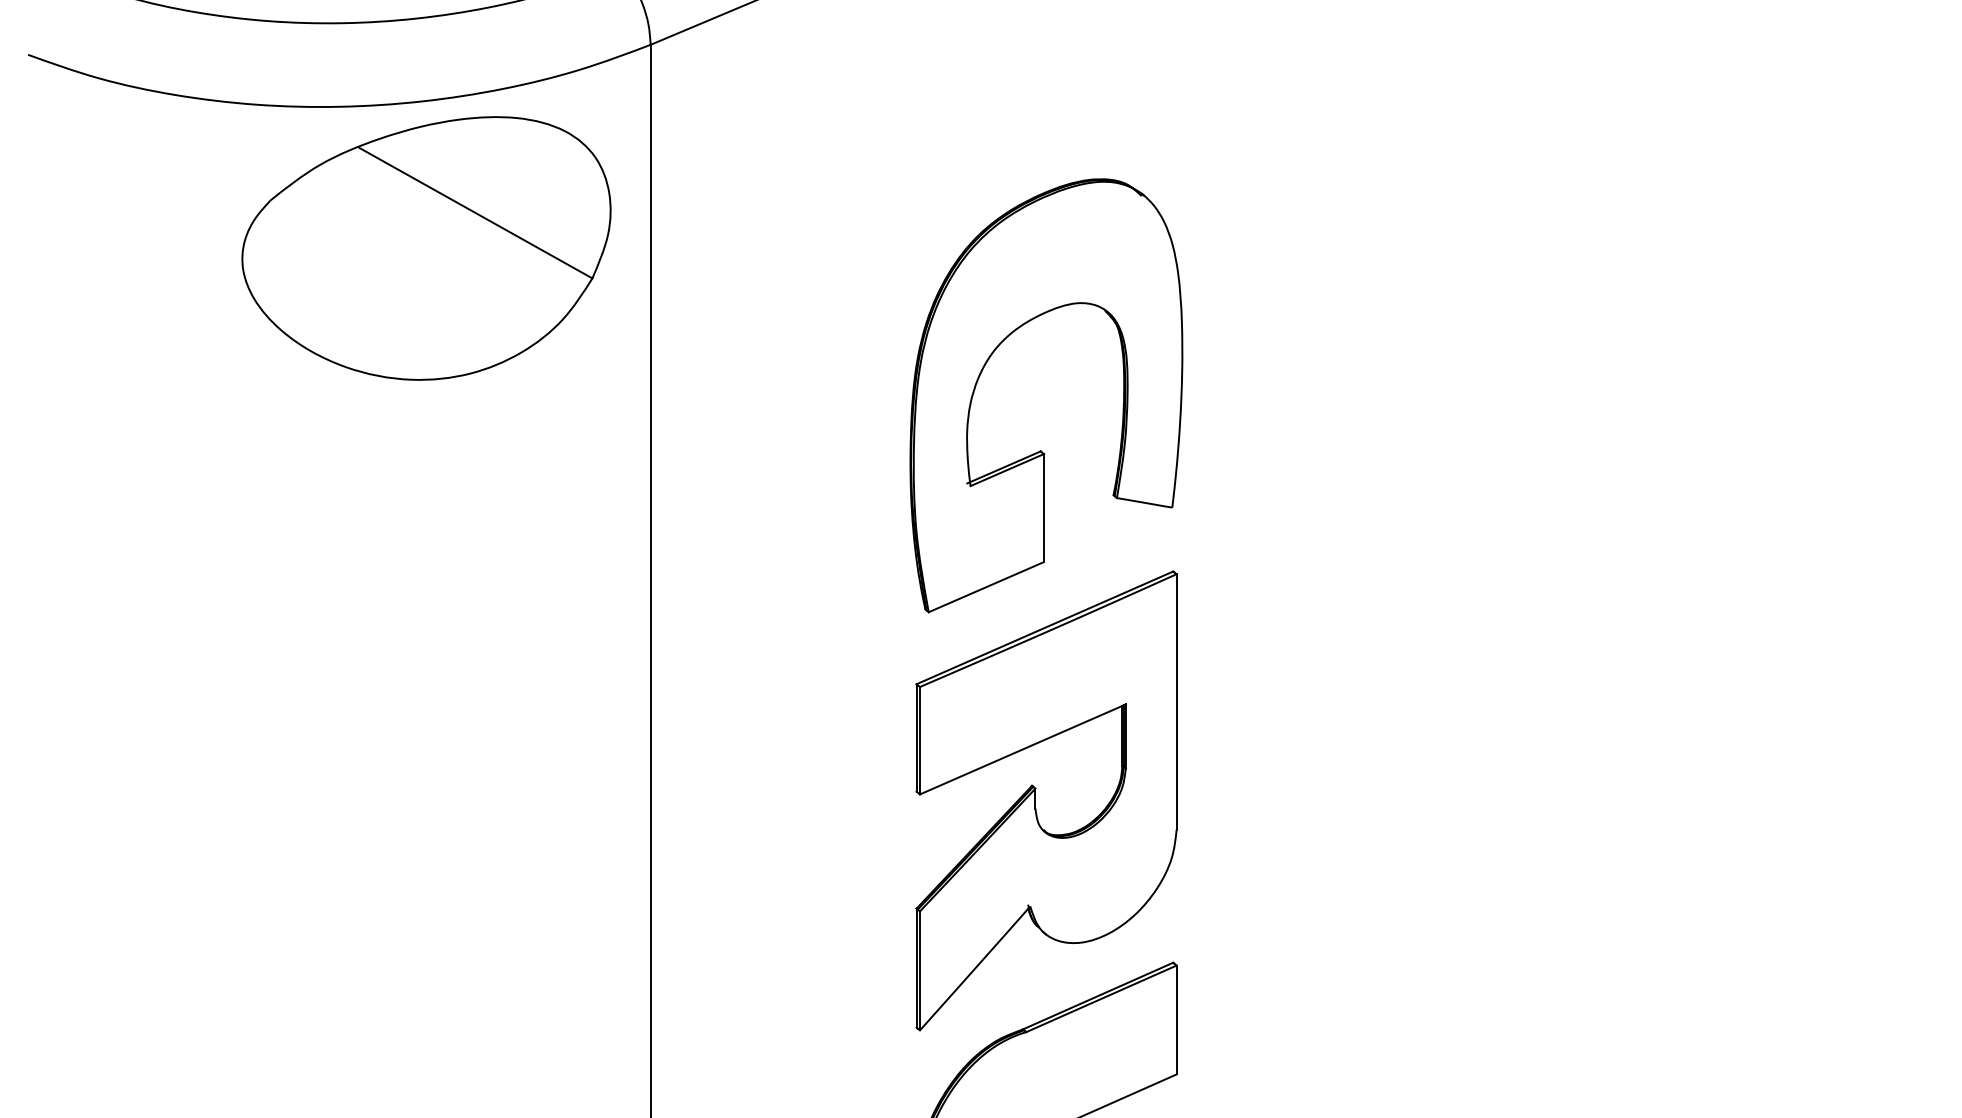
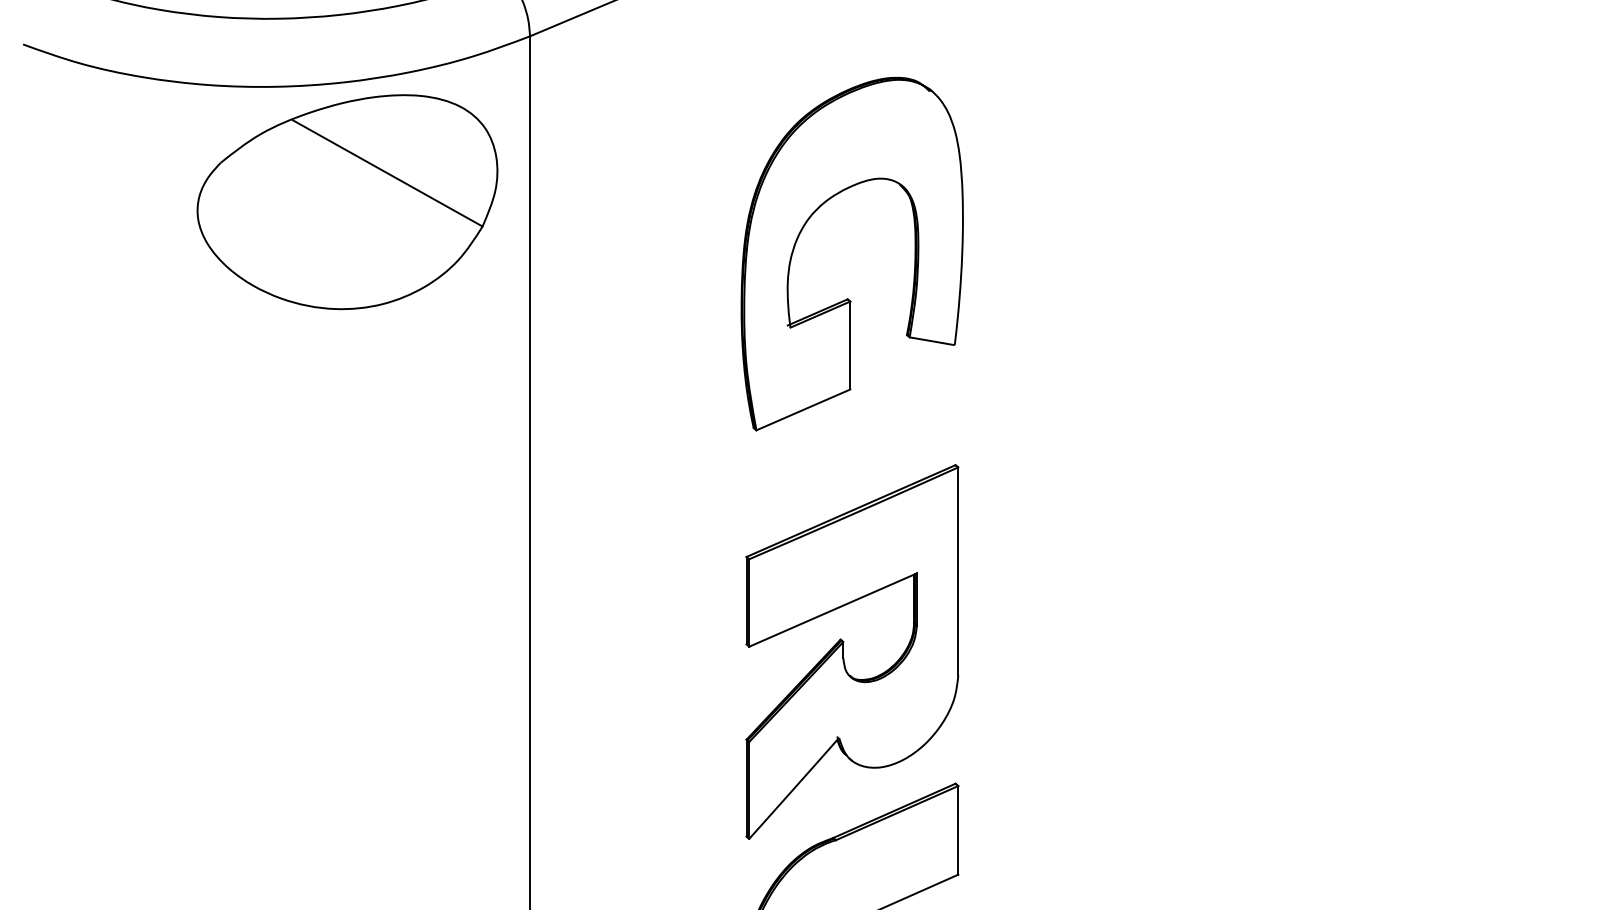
part: (1041, 450) -> (848, 298), moved

